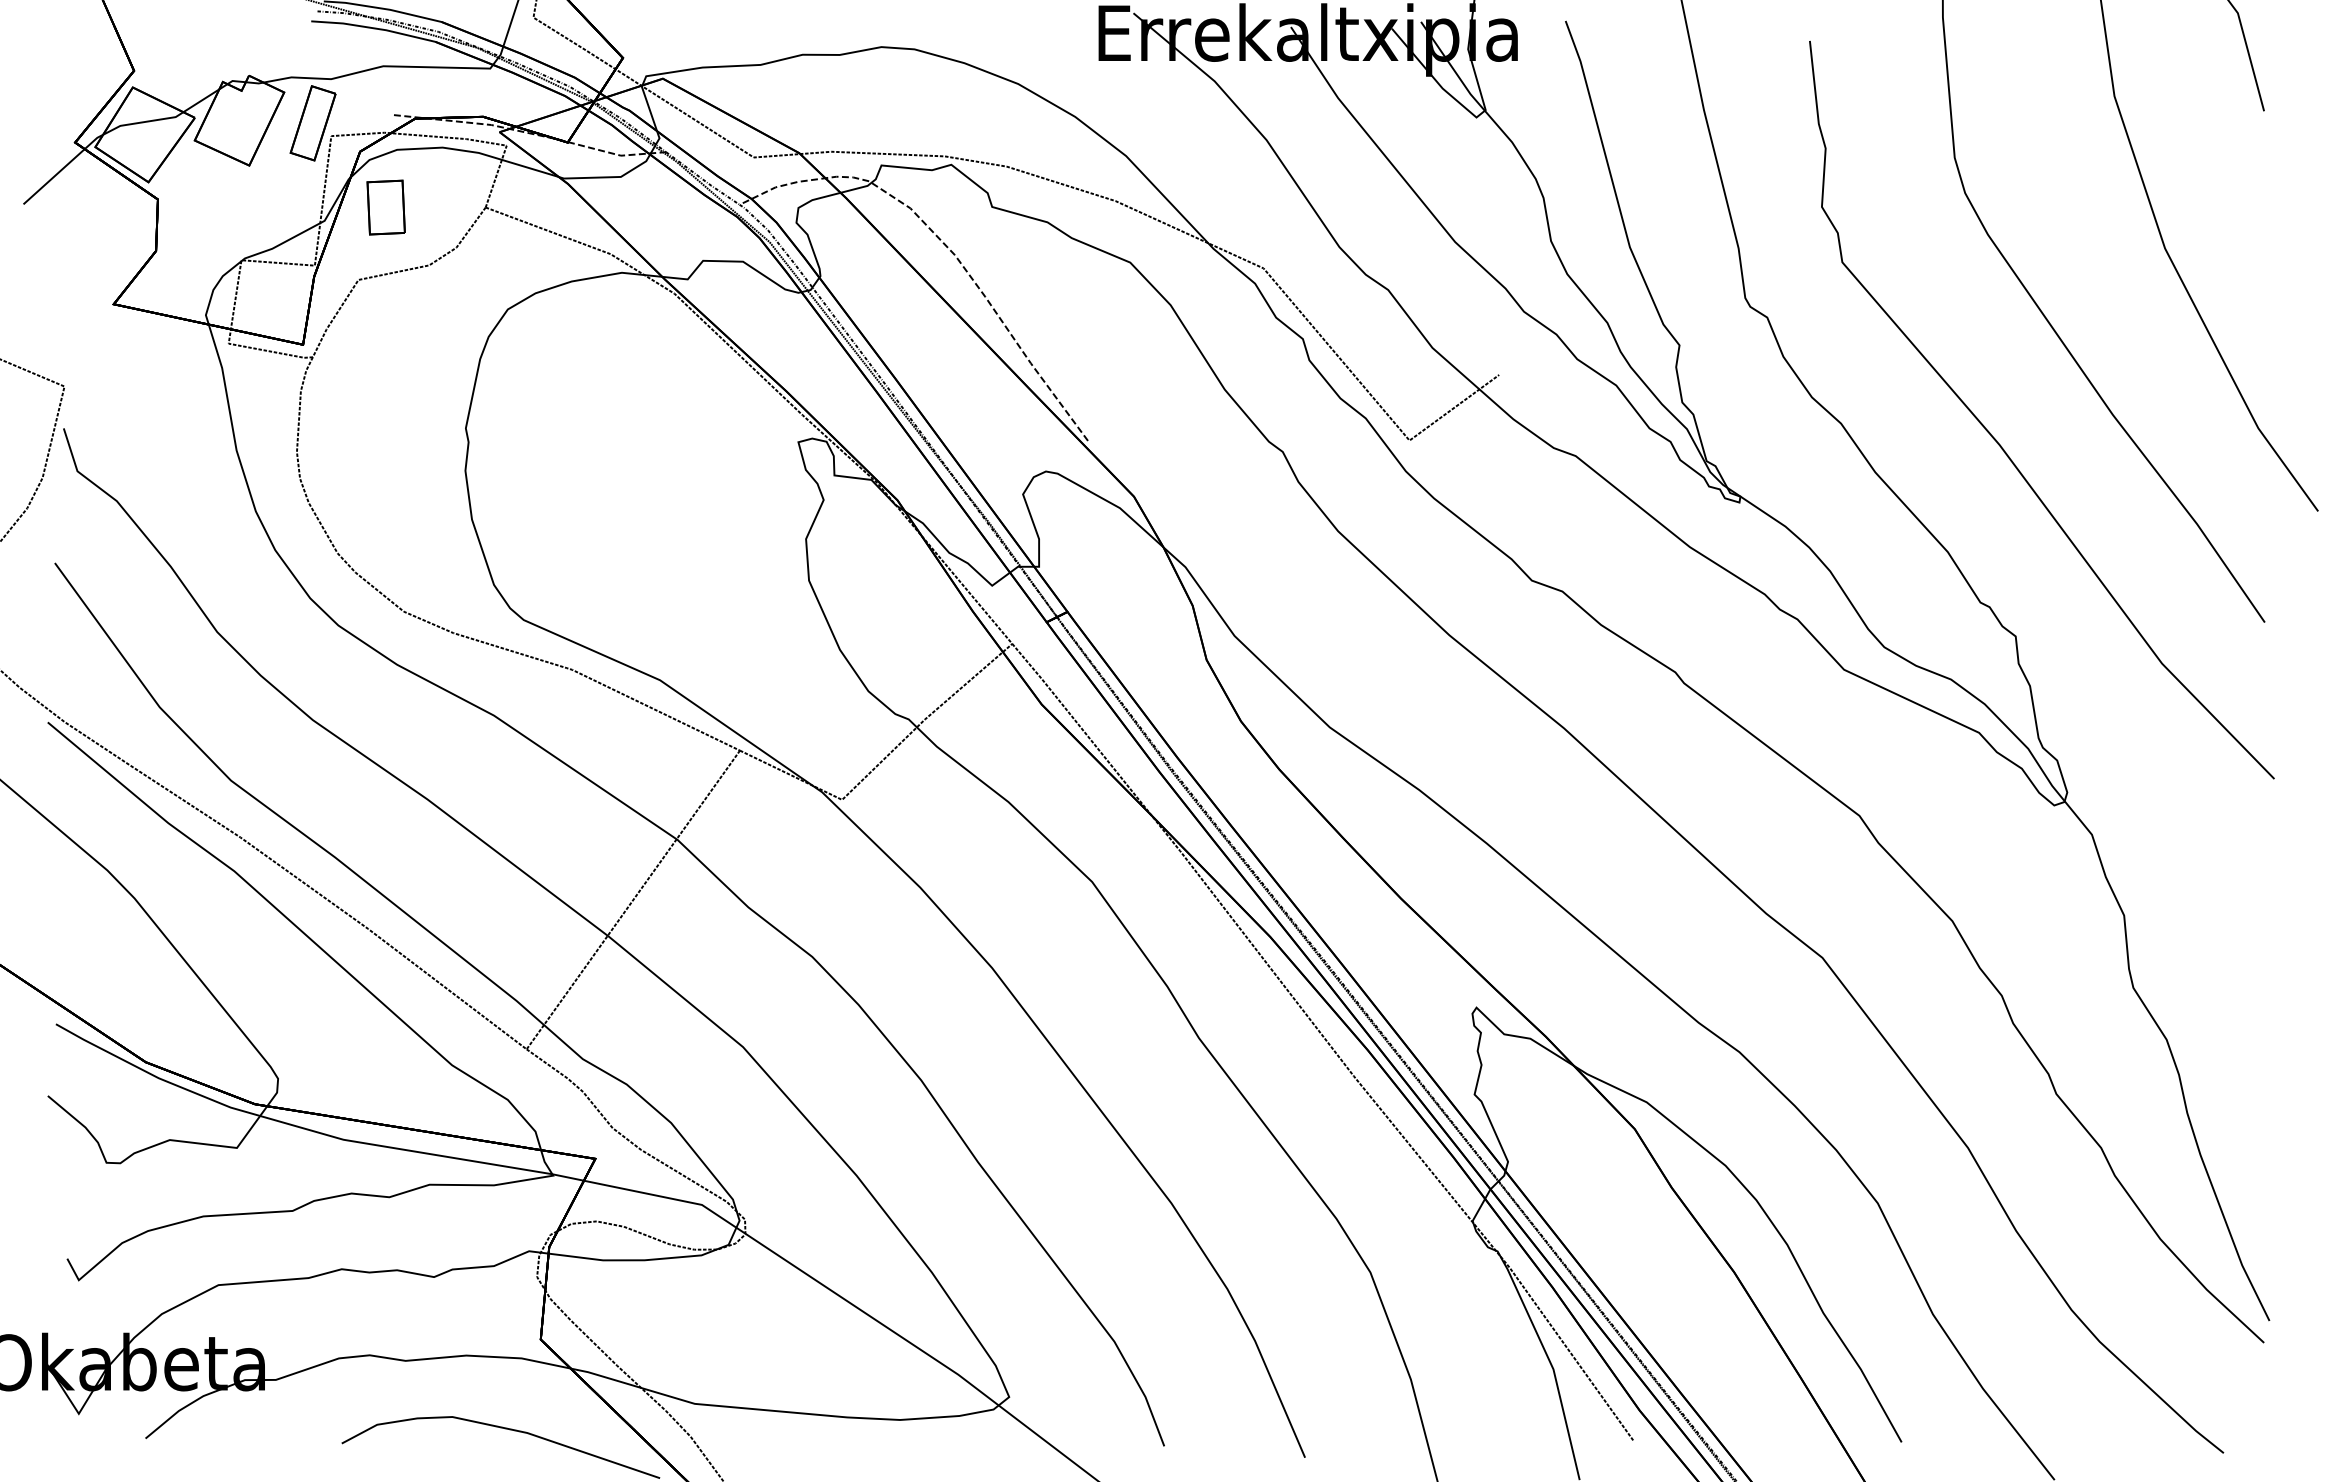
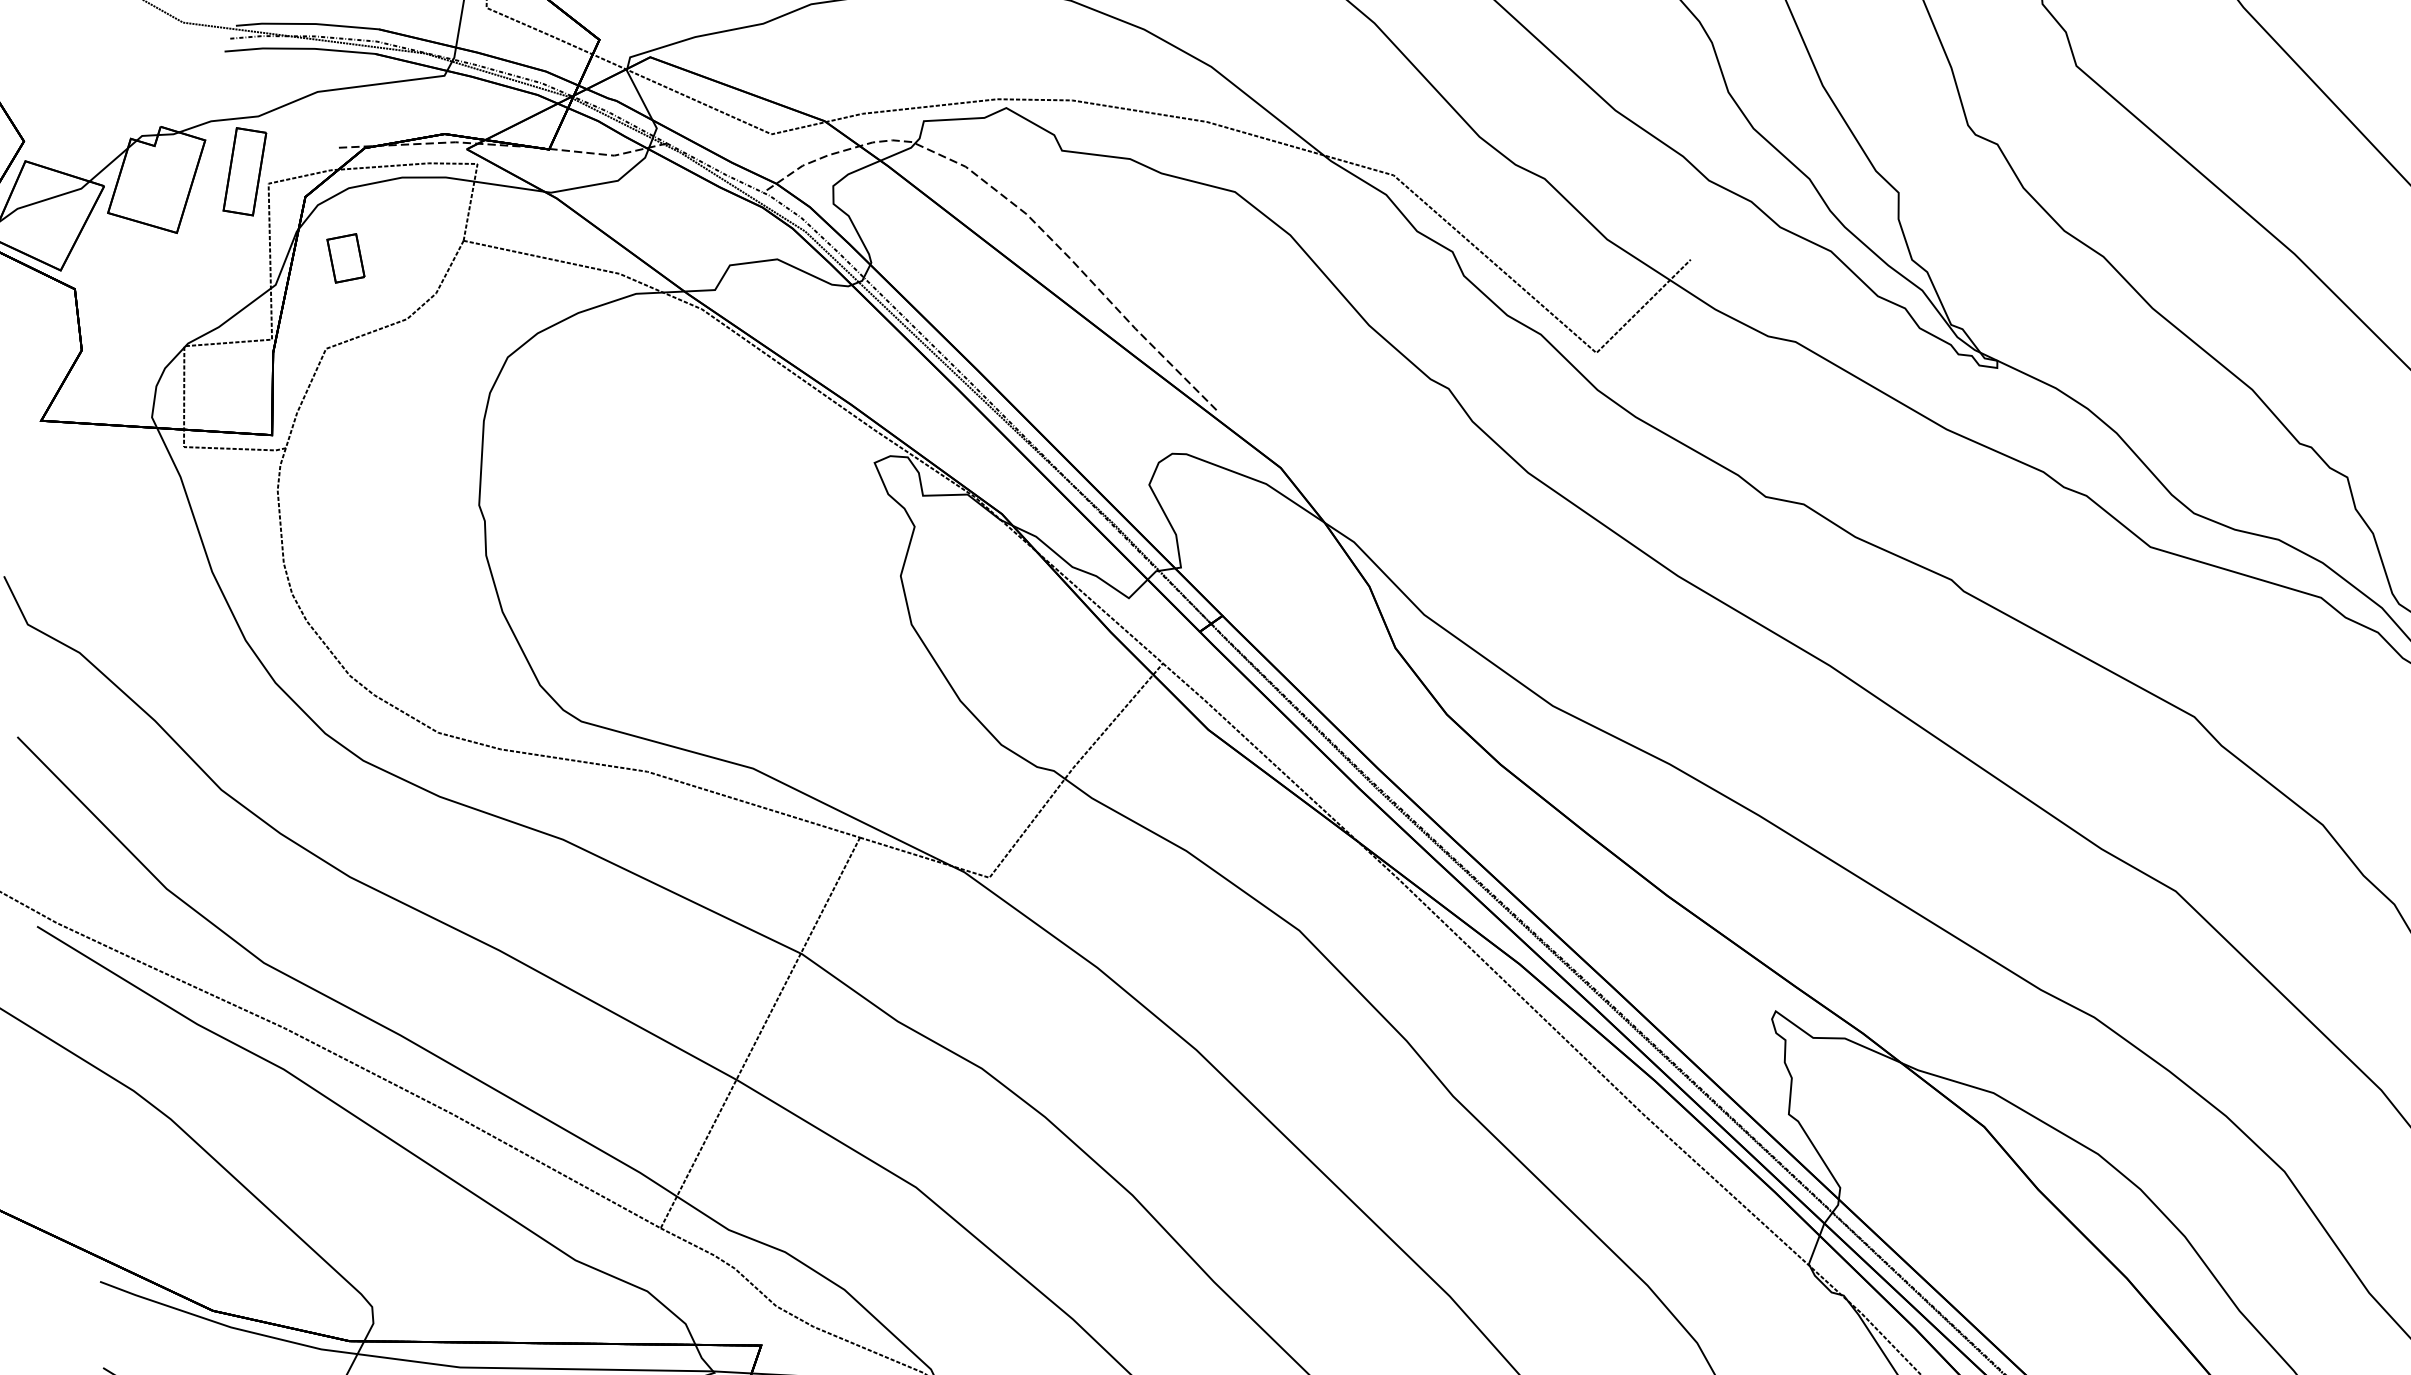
part: (385, 207) -> (345, 258), size x0.7

